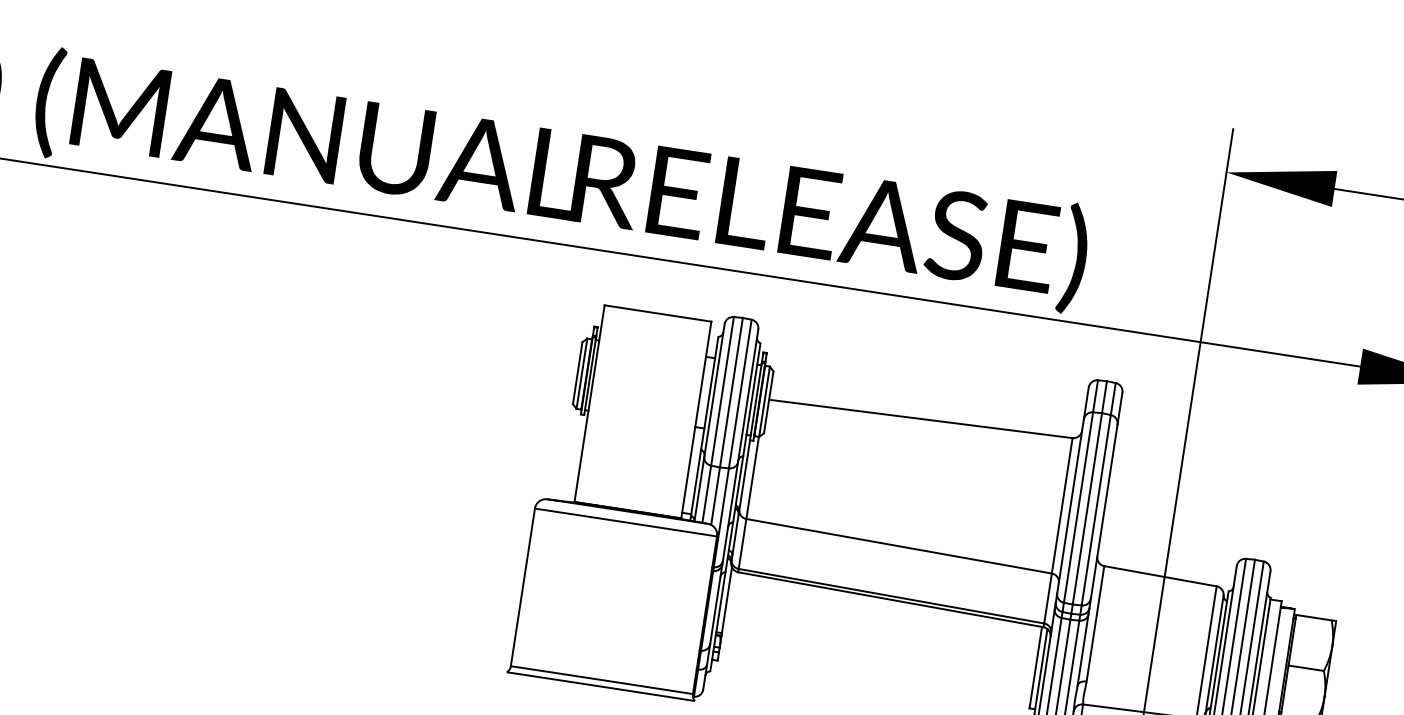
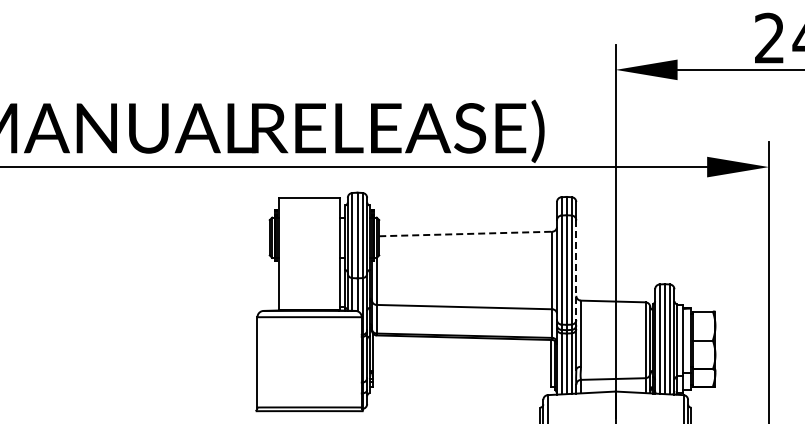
line: (920, 419) -> (465, 234), solid -> dashed
line: (1104, 512) -> (576, 270), solid -> dashed

